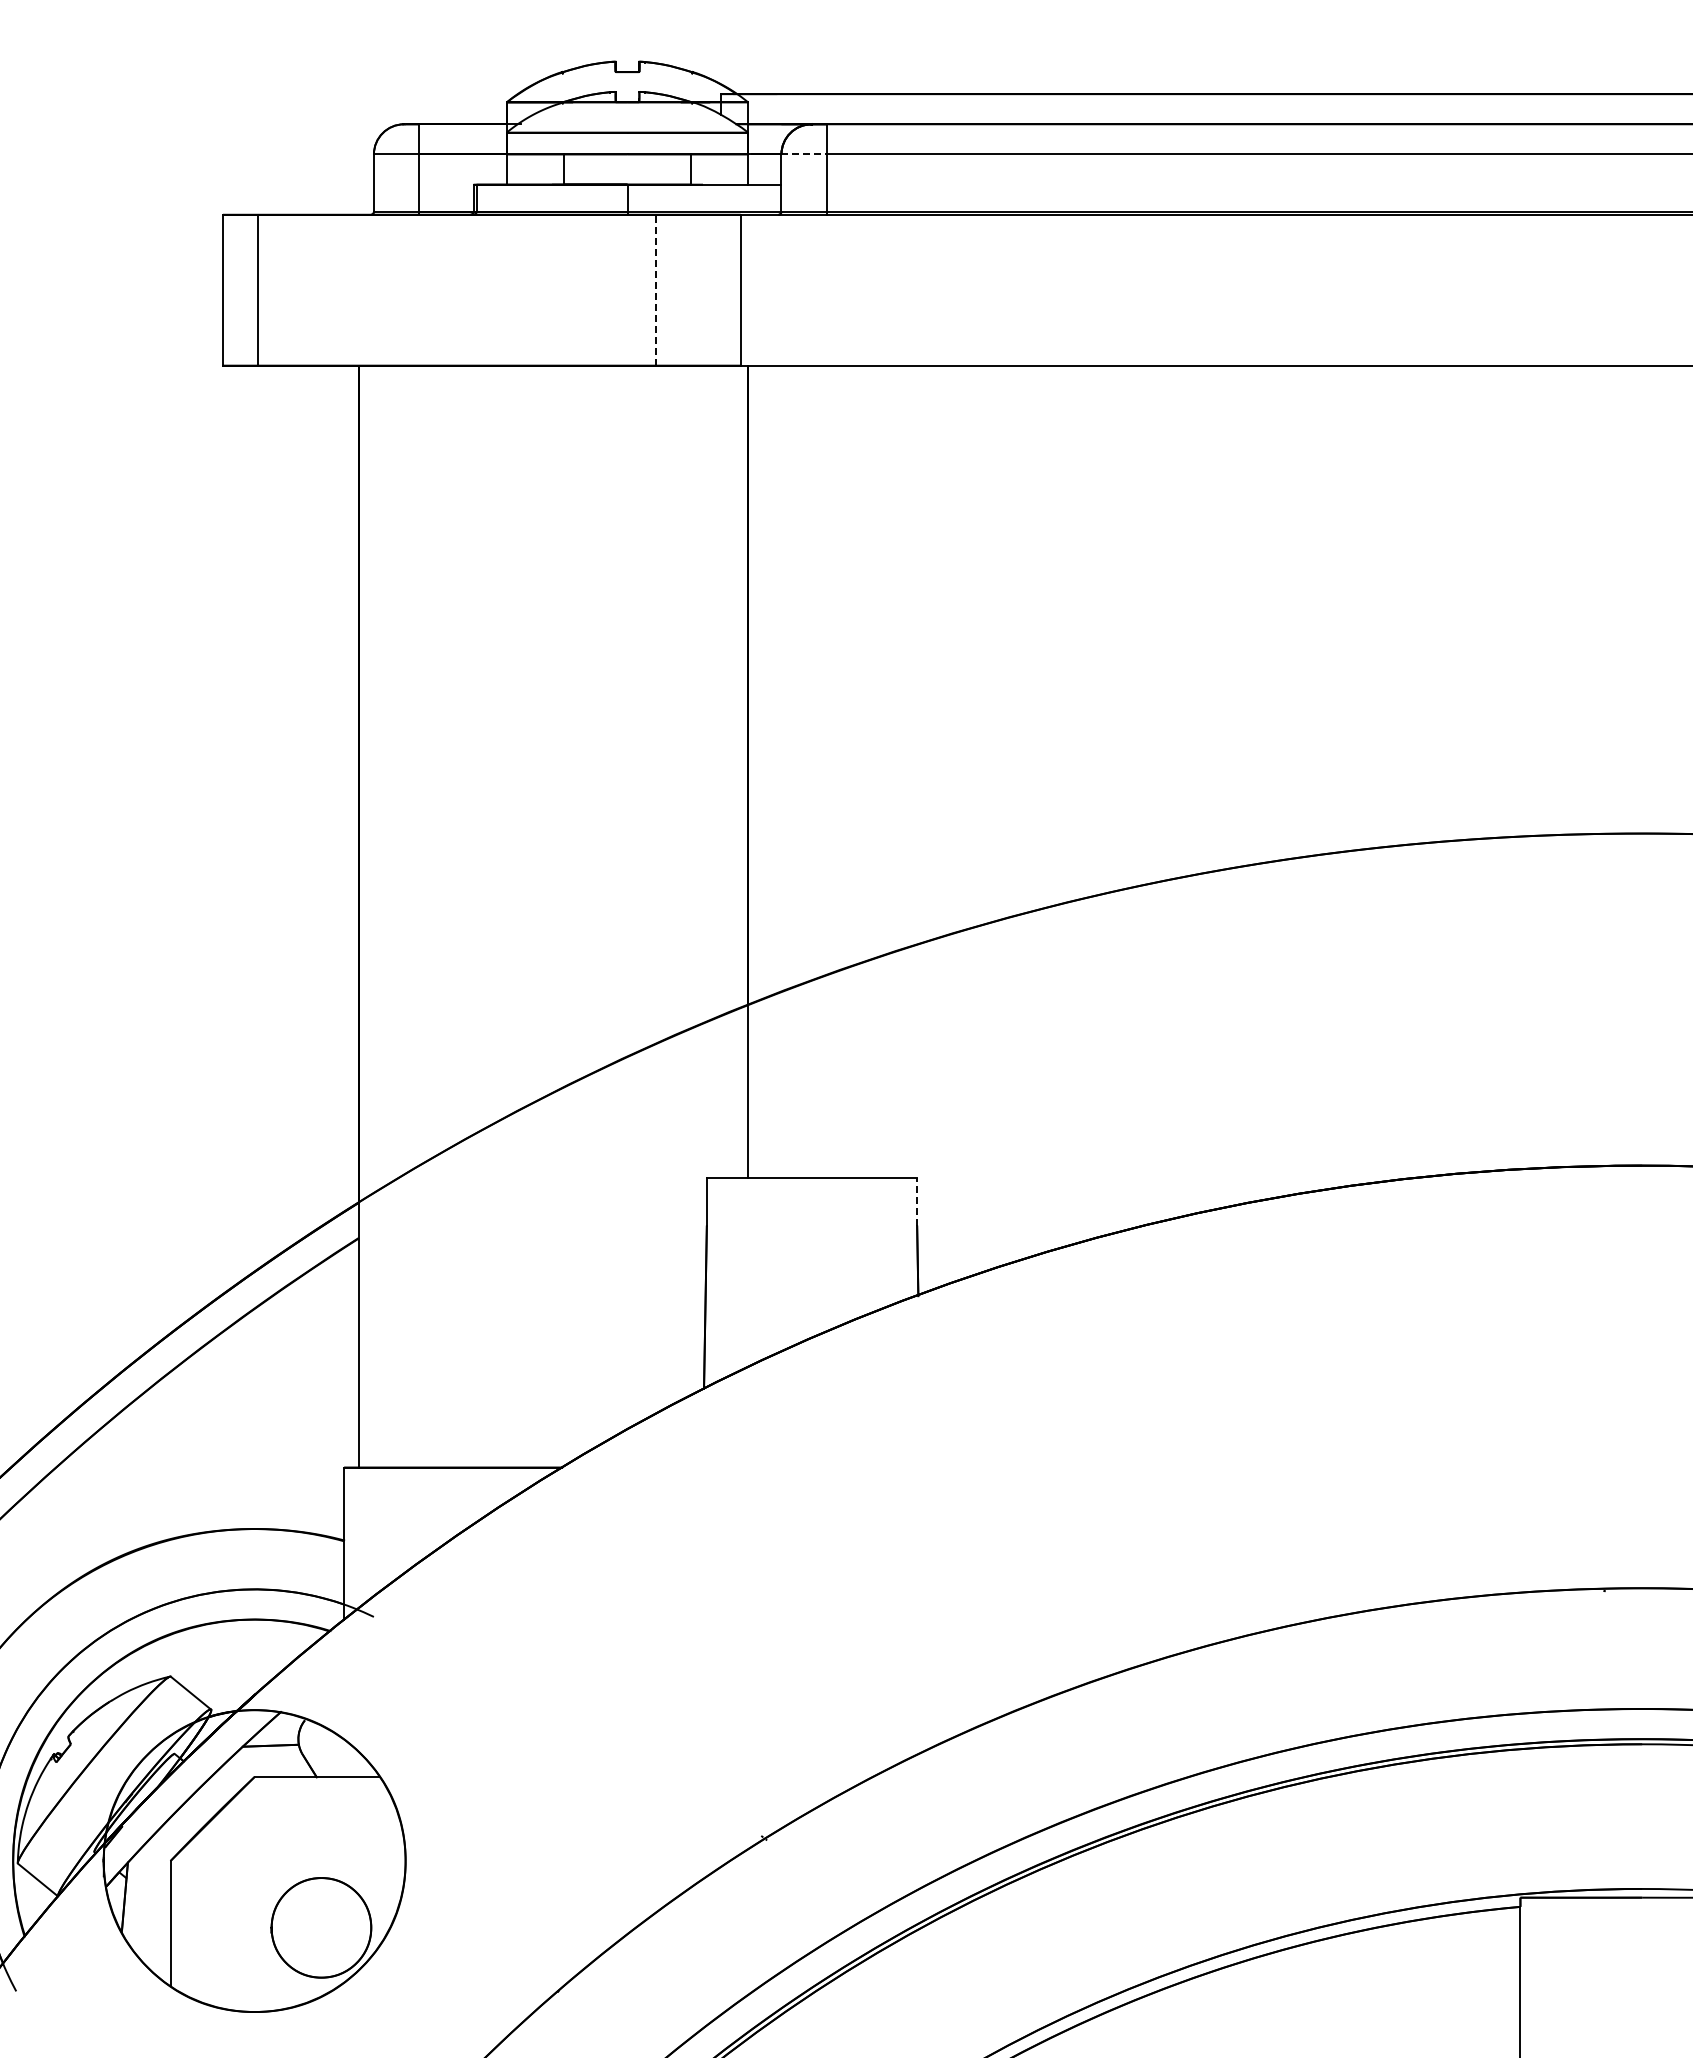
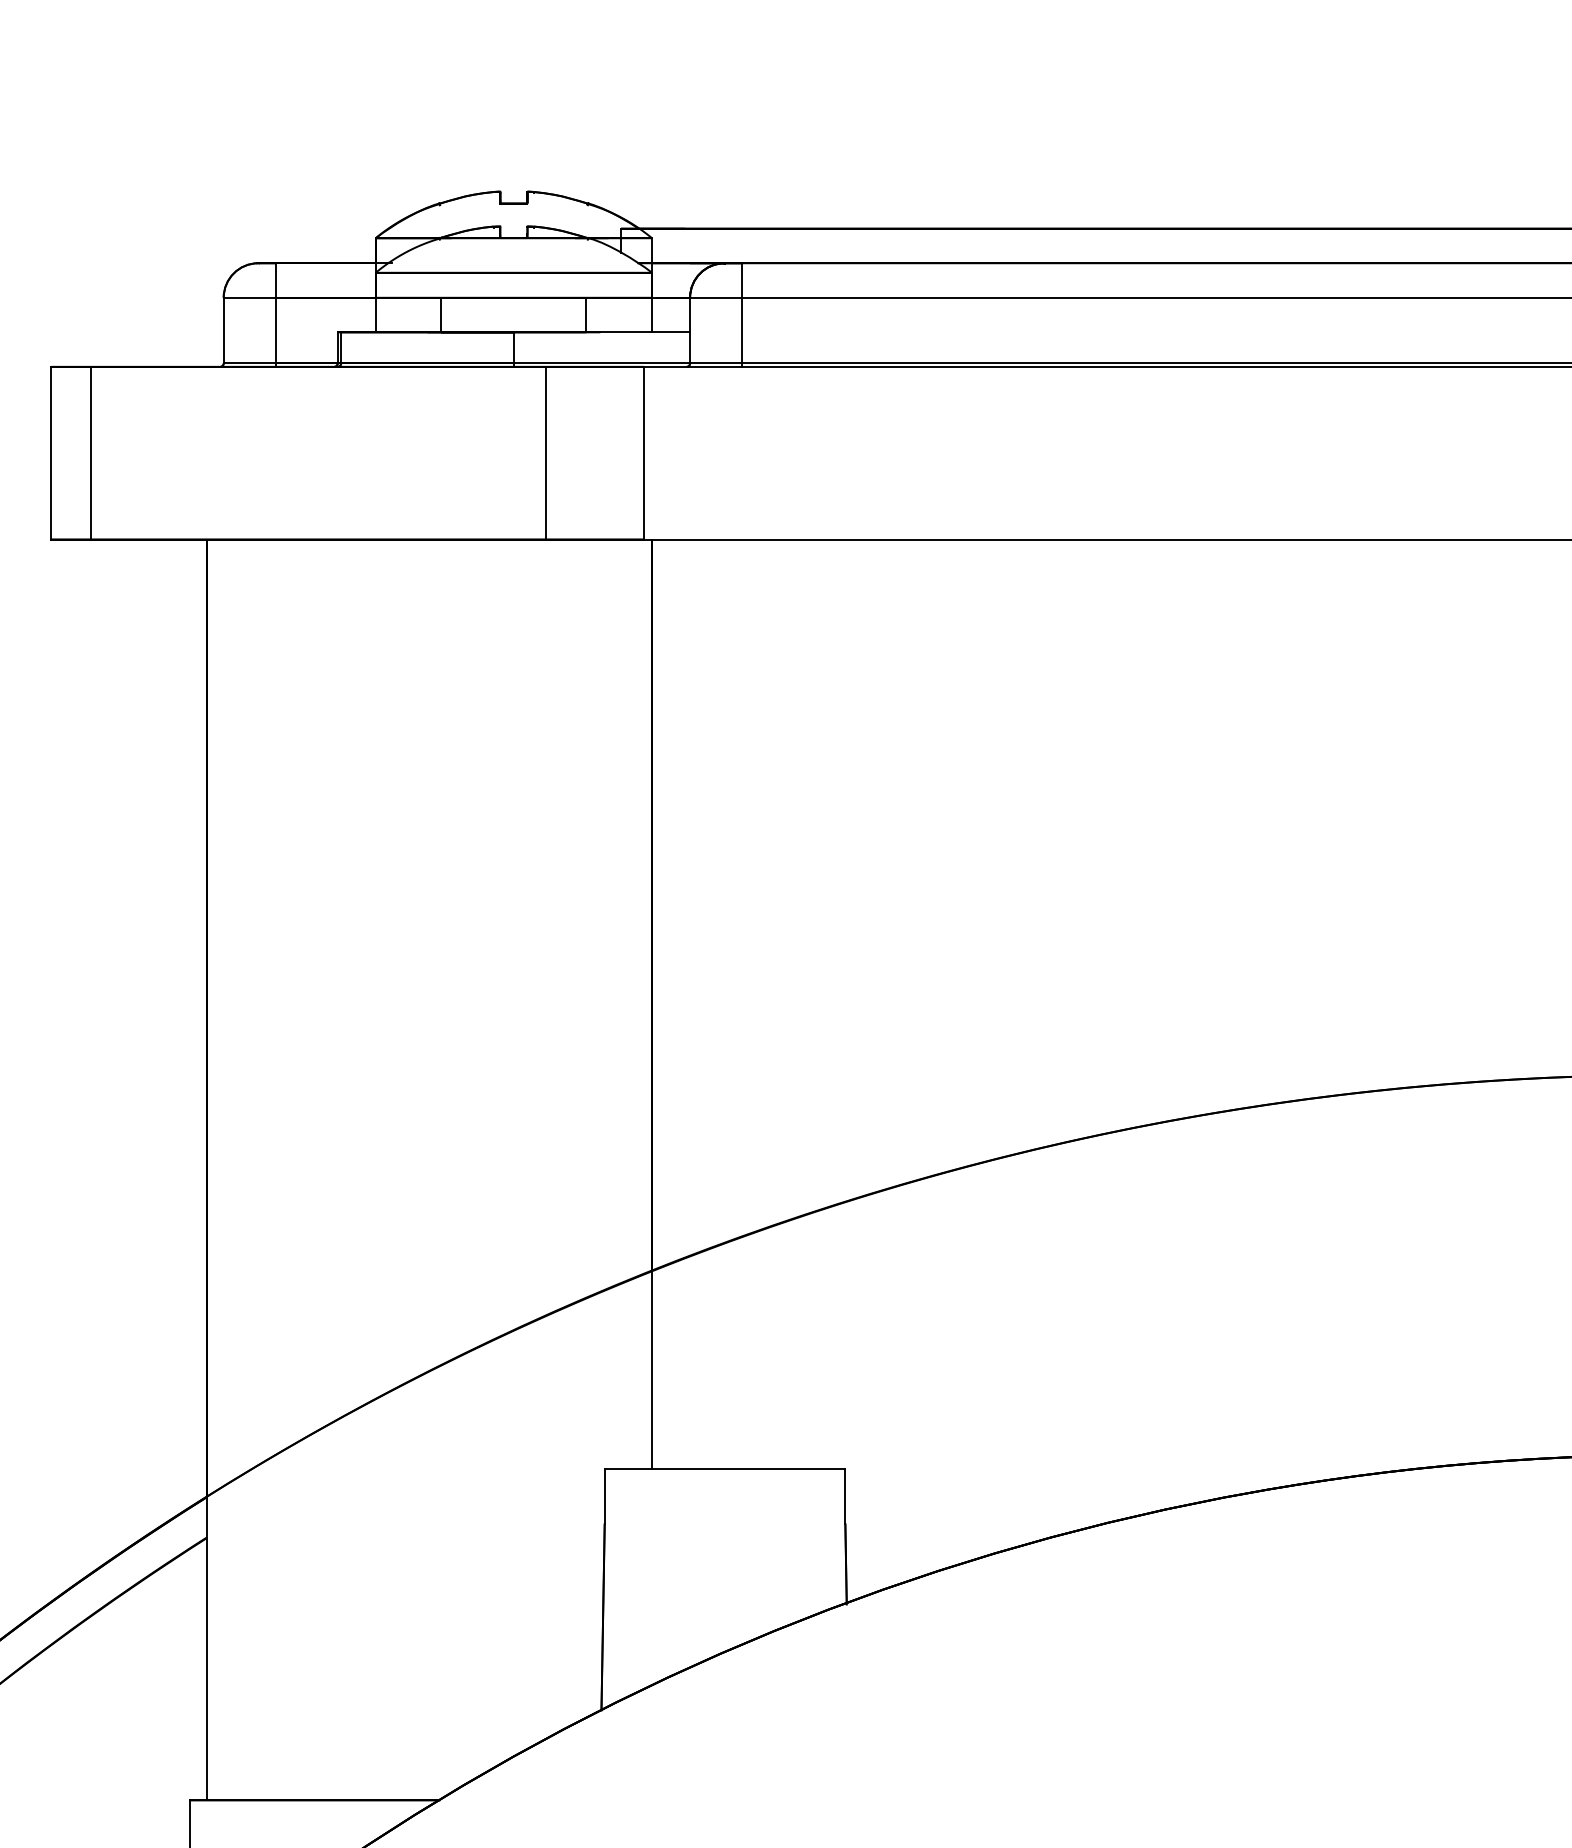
line: (804, 154) -> (716, 297), dashed -> solid
line: (655, 289) -> (545, 452), dashed -> solid
line: (917, 1201) -> (845, 1496), dashed -> solid

